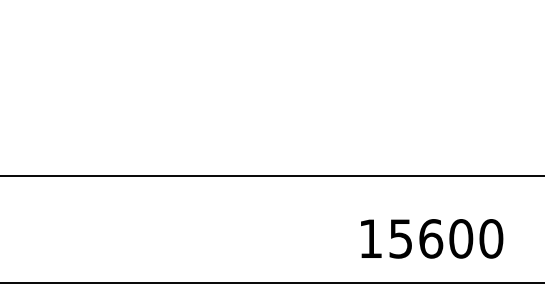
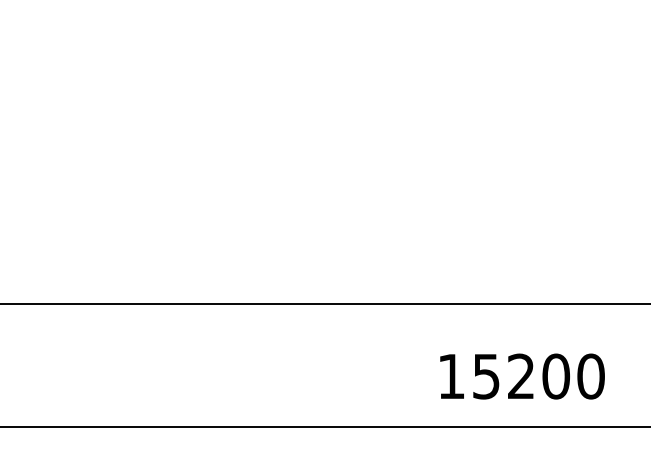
text: (431, 238) -> (521, 376), 15600 -> 15200

